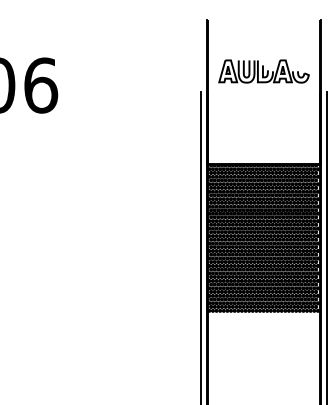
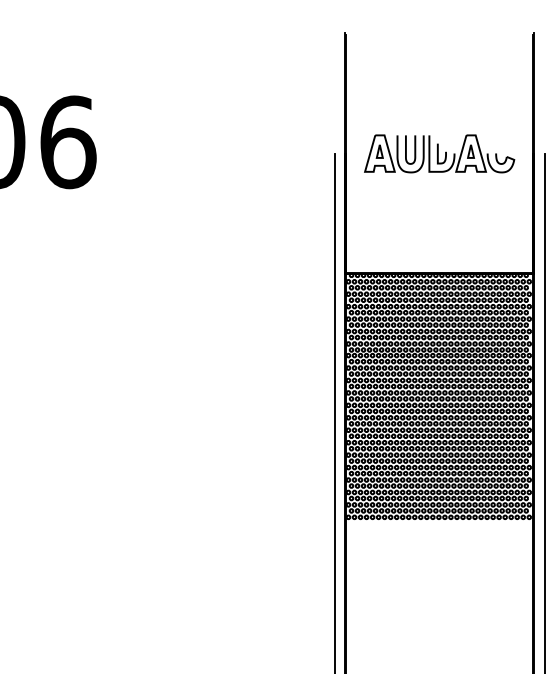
part: (263, 71) -> (438, 153), moved

